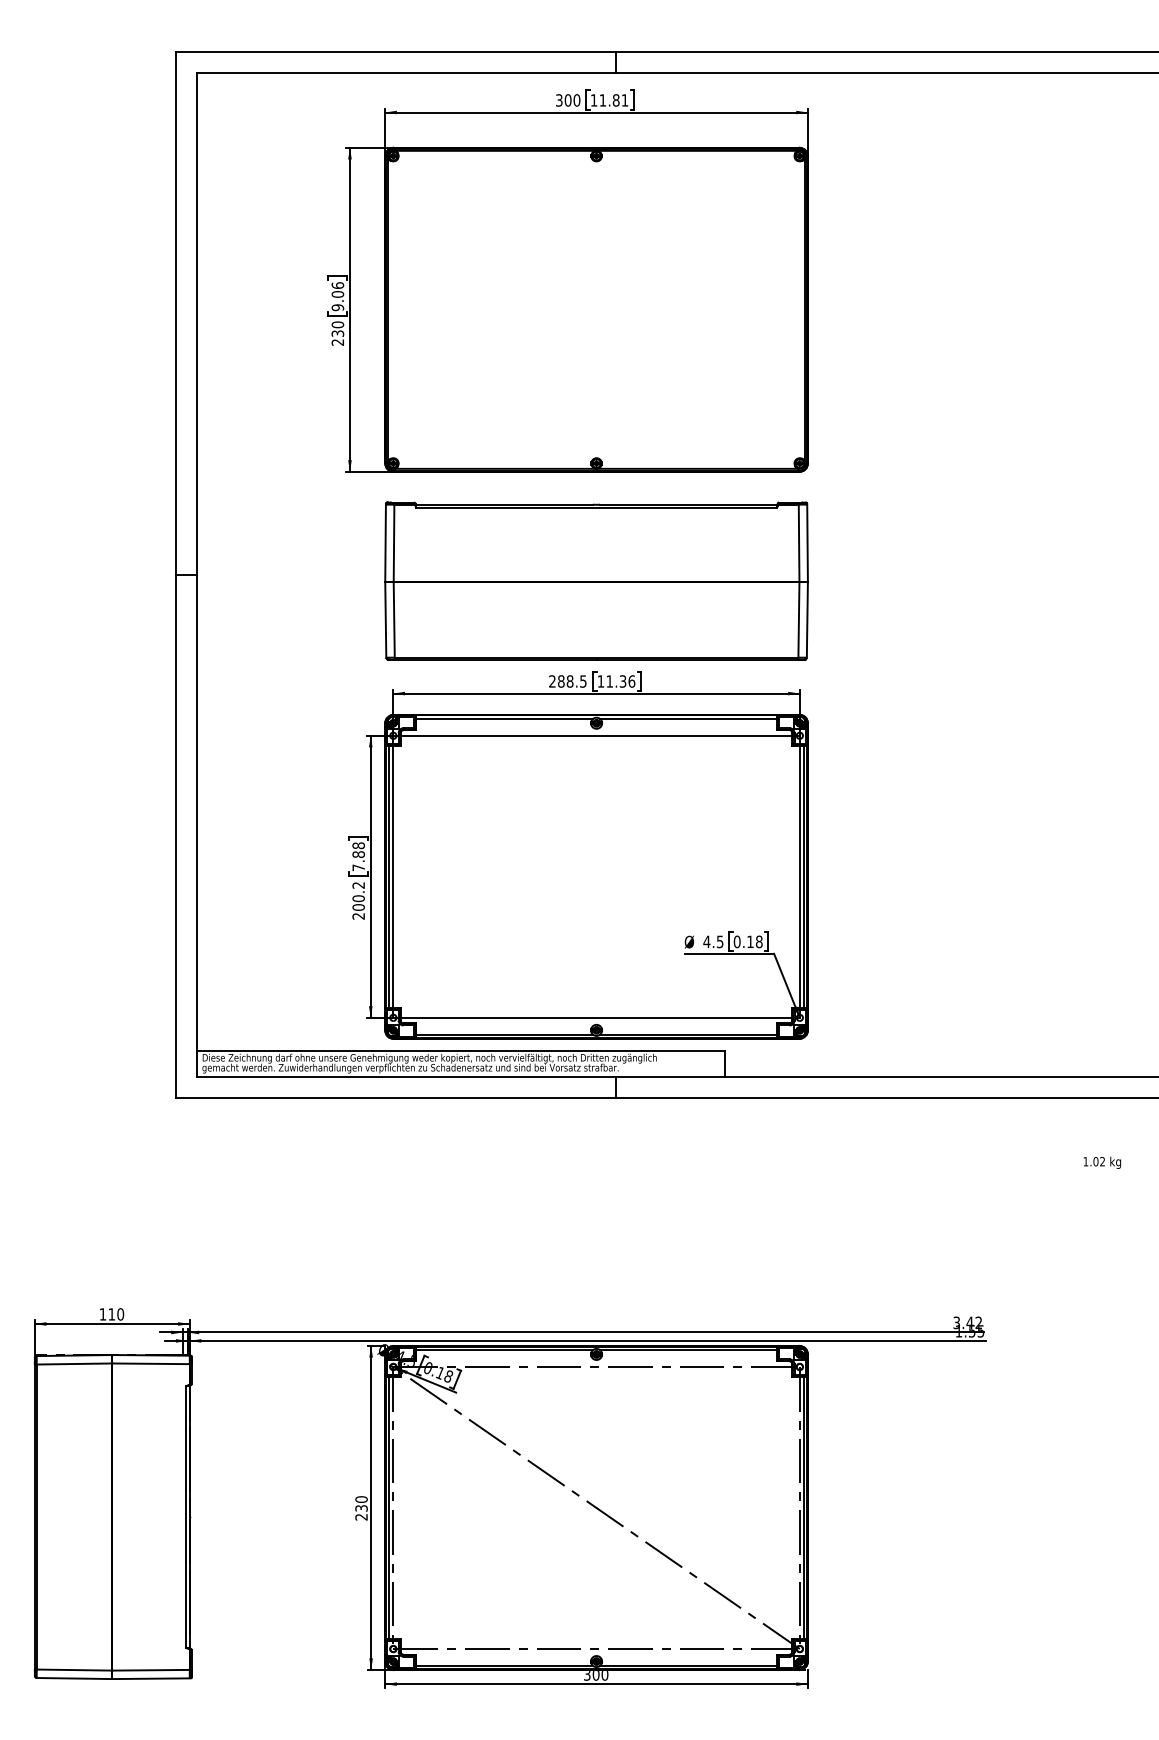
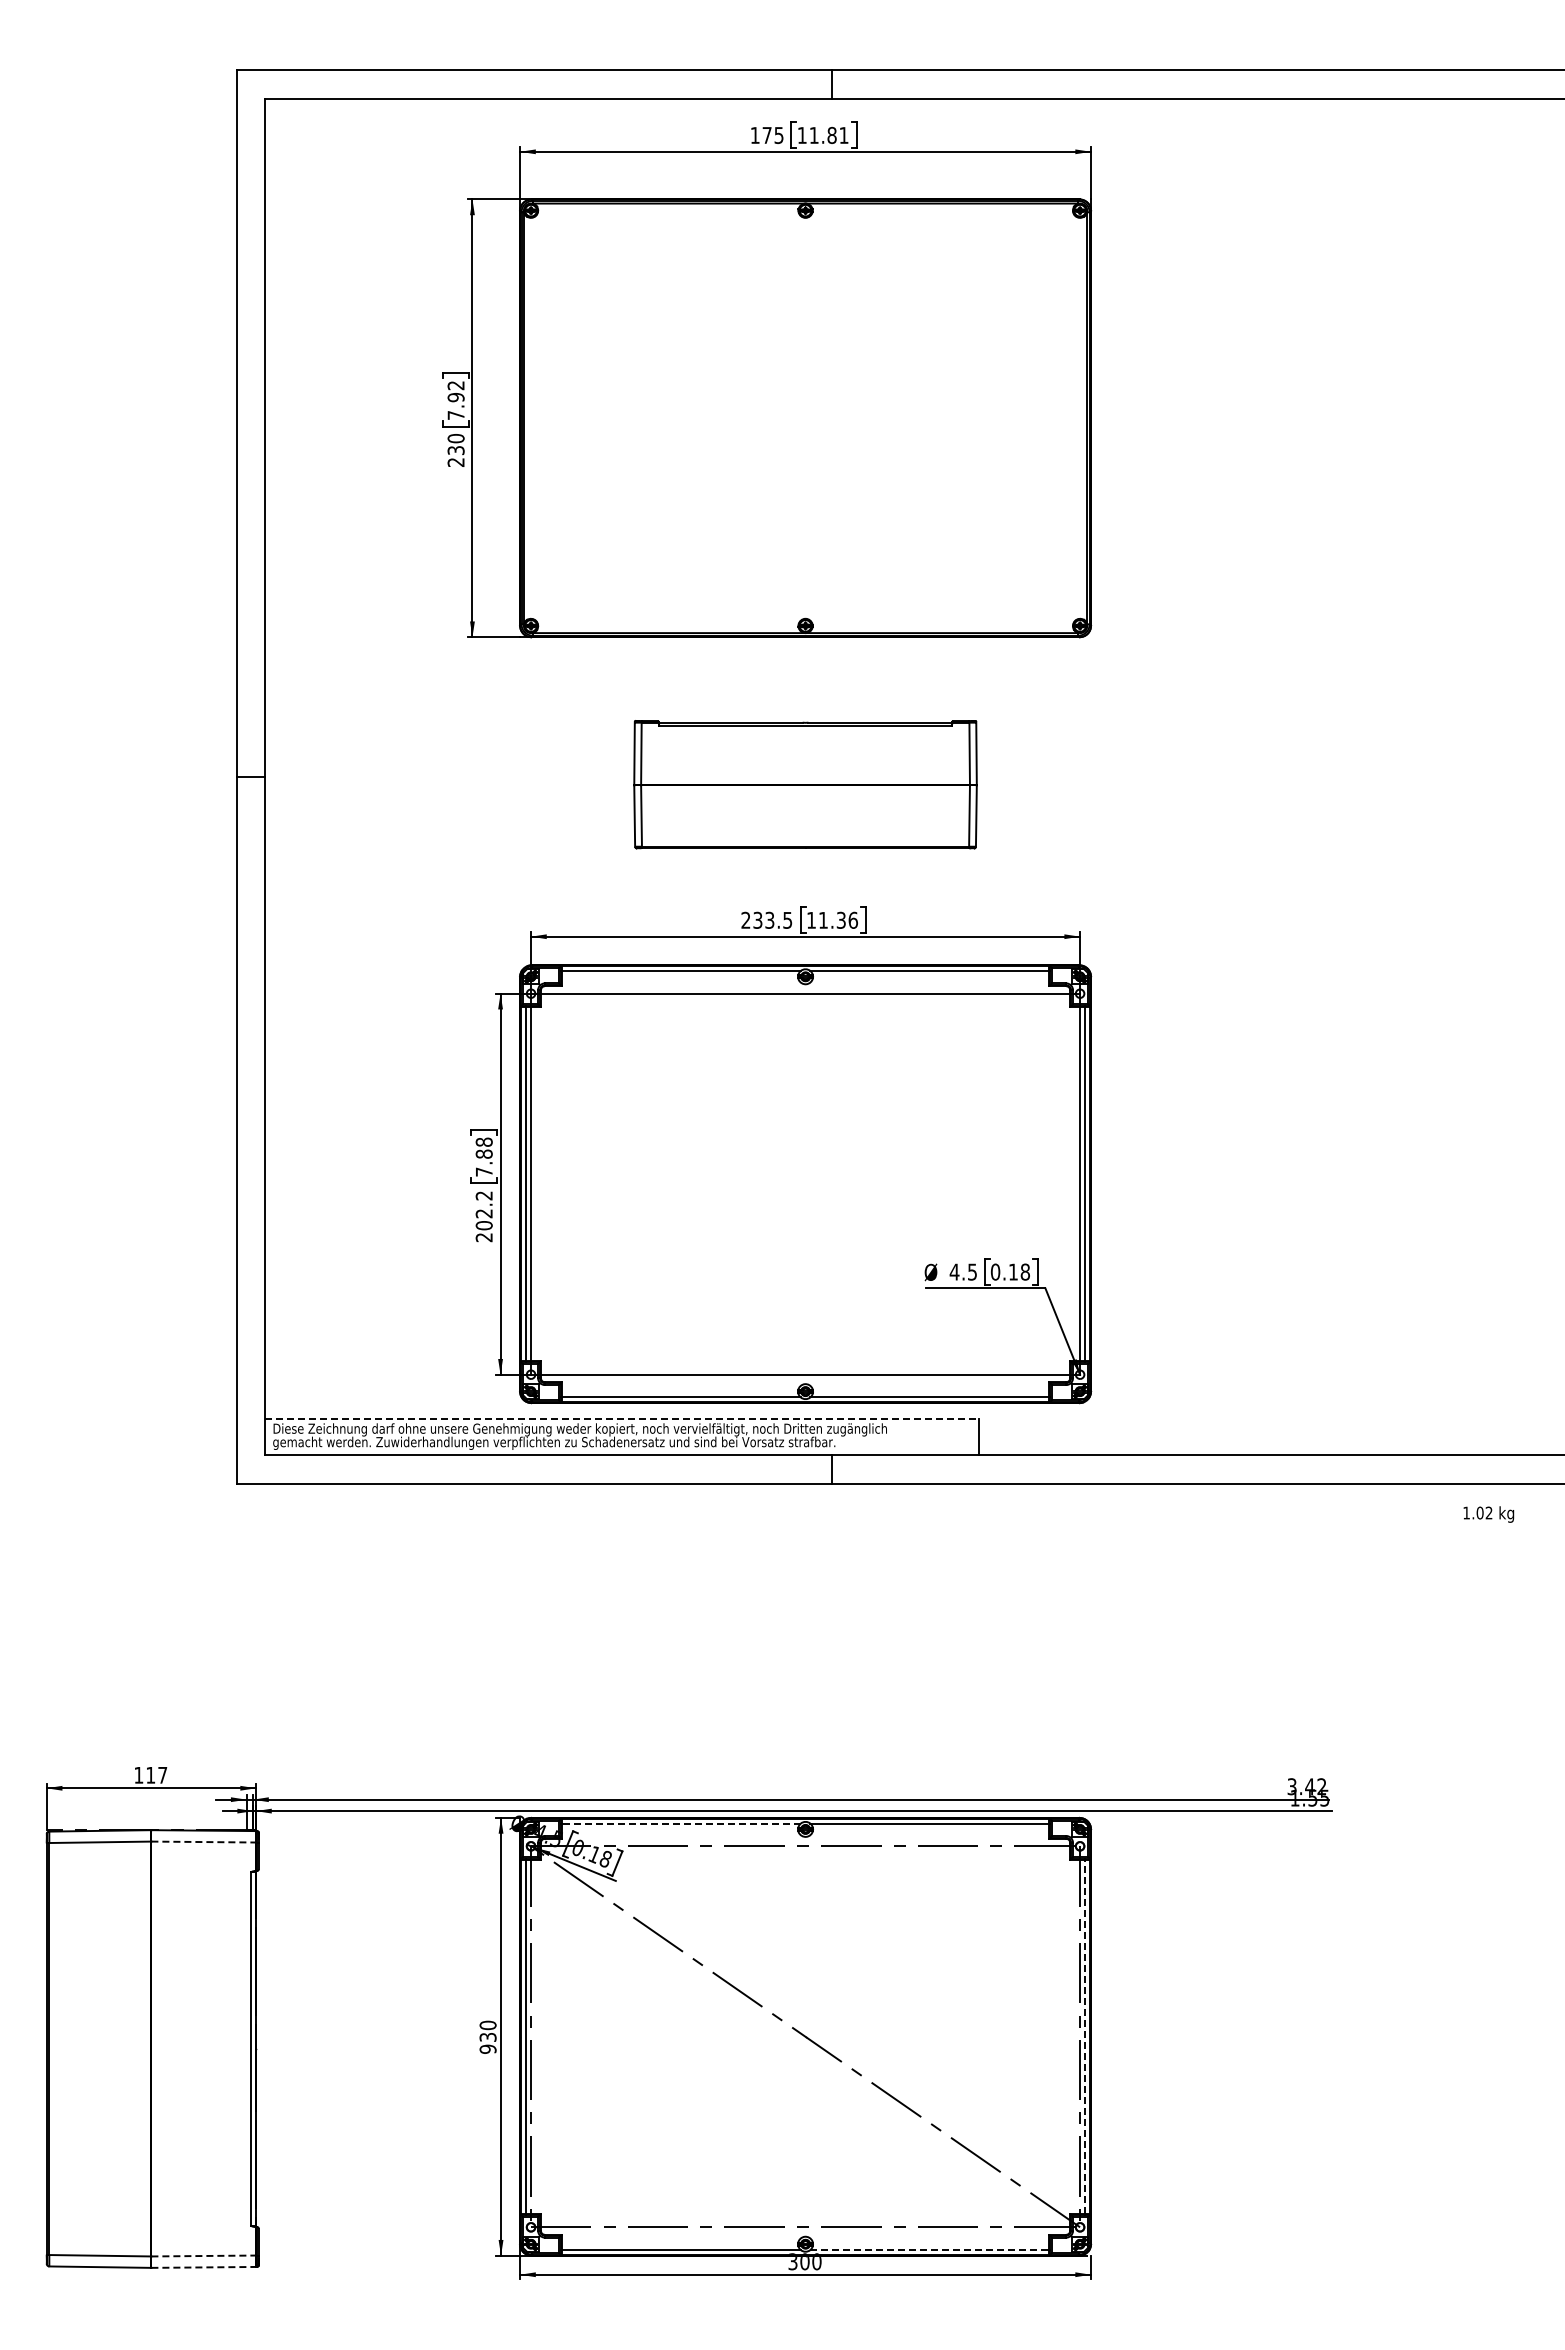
text: (567, 100) -> (766, 135), 300 -> 175
text: (337, 296) -> (455, 400), 9.06 -> 7.92
part: (596, 580) -> (805, 784), size x0.6
text: (565, 680) -> (763, 919), 288.5 -> 233.5
text: (358, 898) -> (483, 1213), 200.2 -> 202.2
line: (461, 1051) -> (622, 1419), solid -> dashed
text: (1102, 1162) -> (1488, 1514), moved
text: (120, 1313) -> (162, 1774), 110 -> 117
line: (503, 1350) -> (680, 1823), solid -> dashed
line: (151, 1364) -> (204, 1842), solid -> dashed
line: (803, 1507) -> (1085, 2036), solid -> dashed
text: (361, 1516) -> (487, 2048), 230 -> 930
line: (689, 1666) -> (930, 2250), solid -> dashed
line: (151, 1669) -> (204, 2255), solid -> dashed
line: (151, 1678) -> (204, 2267), solid -> dashed

